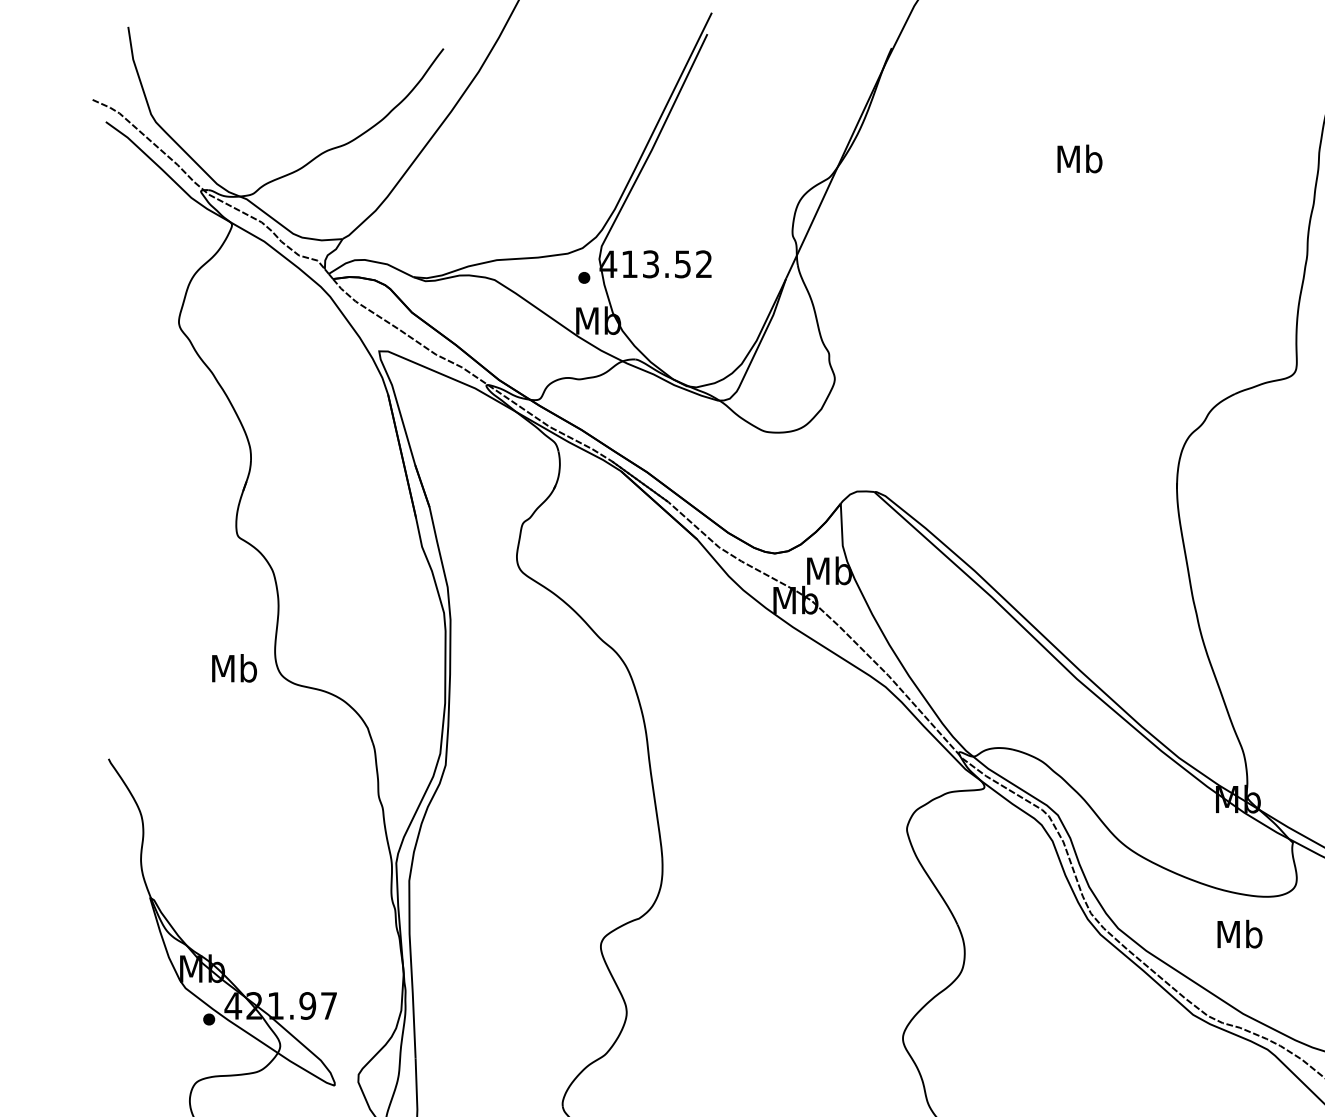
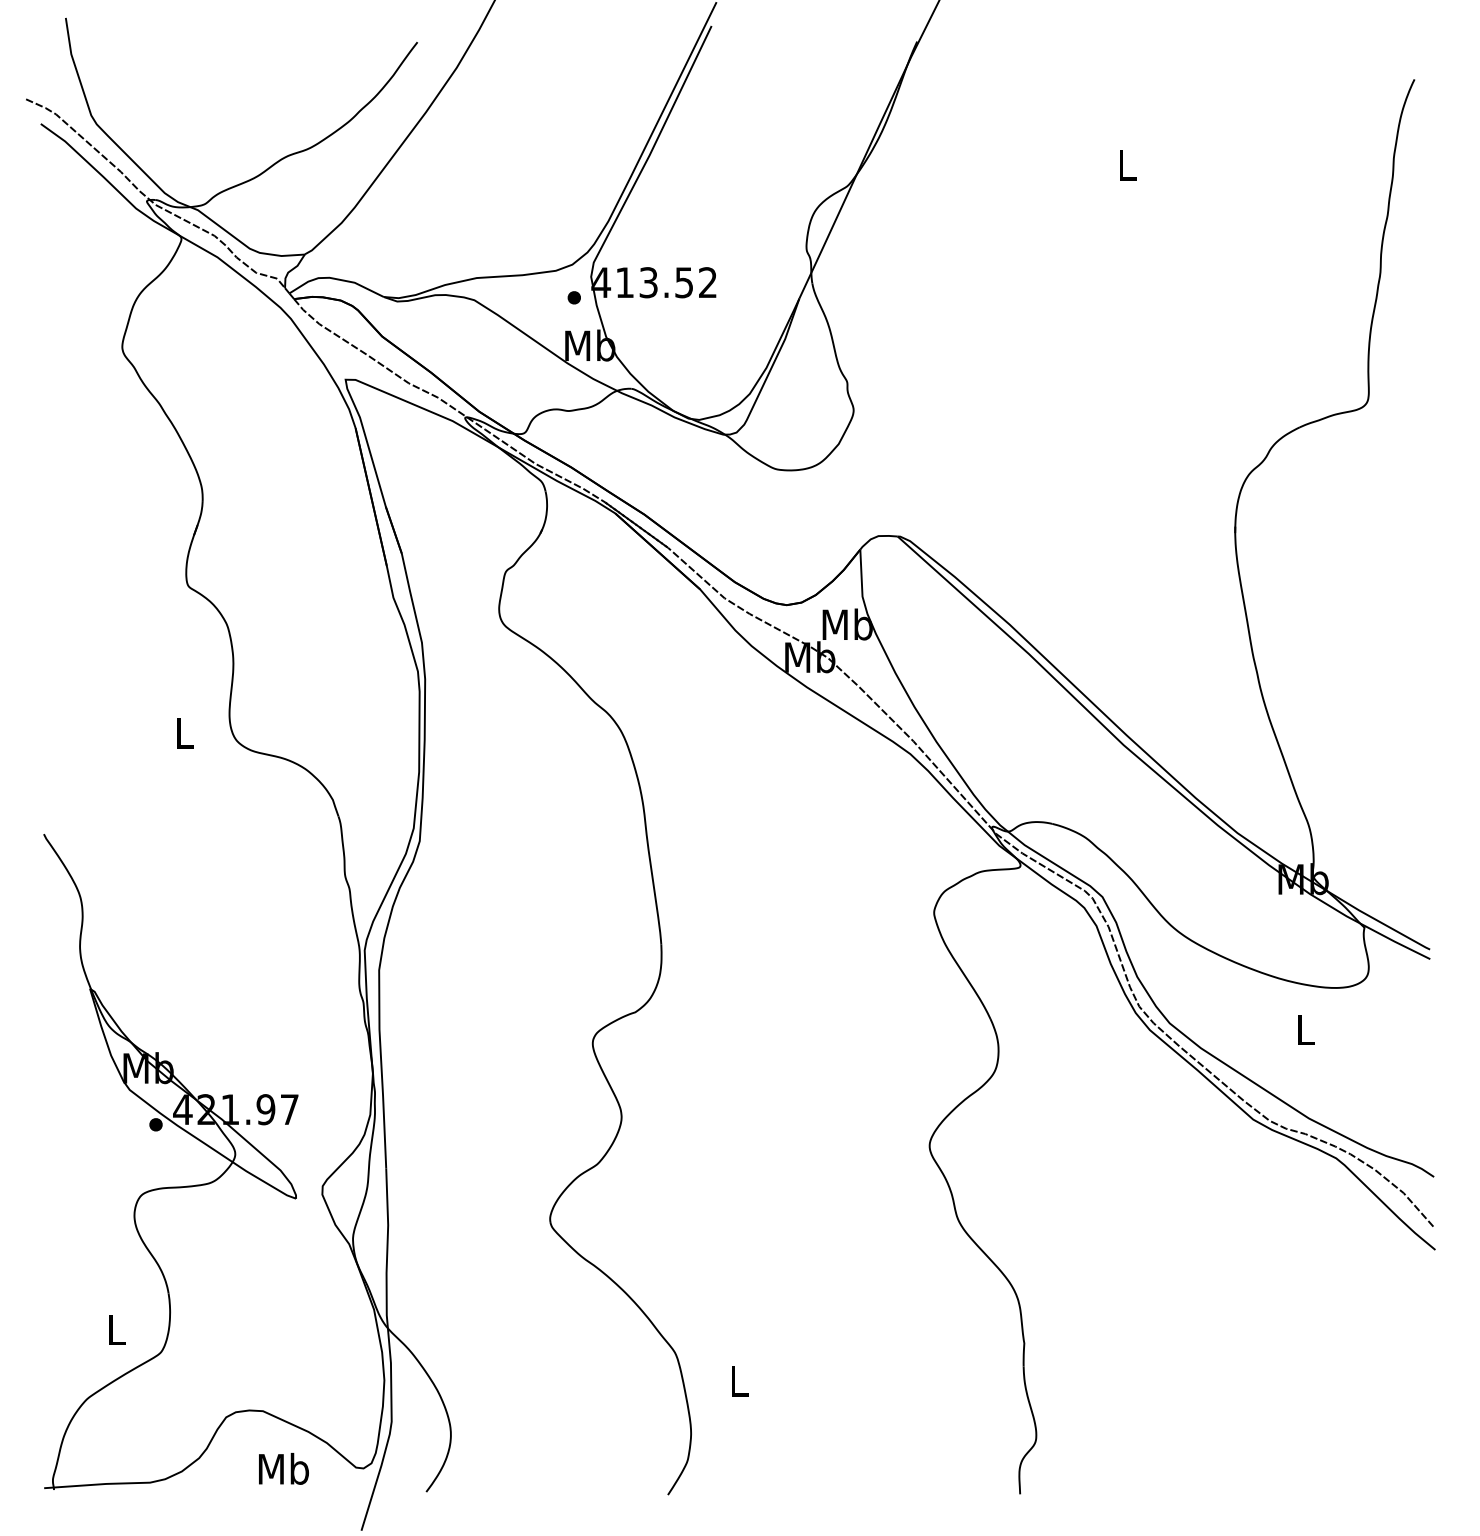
text: (1080, 159) -> (1127, 165), Mb -> L
text: (234, 668) -> (184, 733), Mb -> L
text: (1240, 934) -> (1305, 1029), Mb -> L

